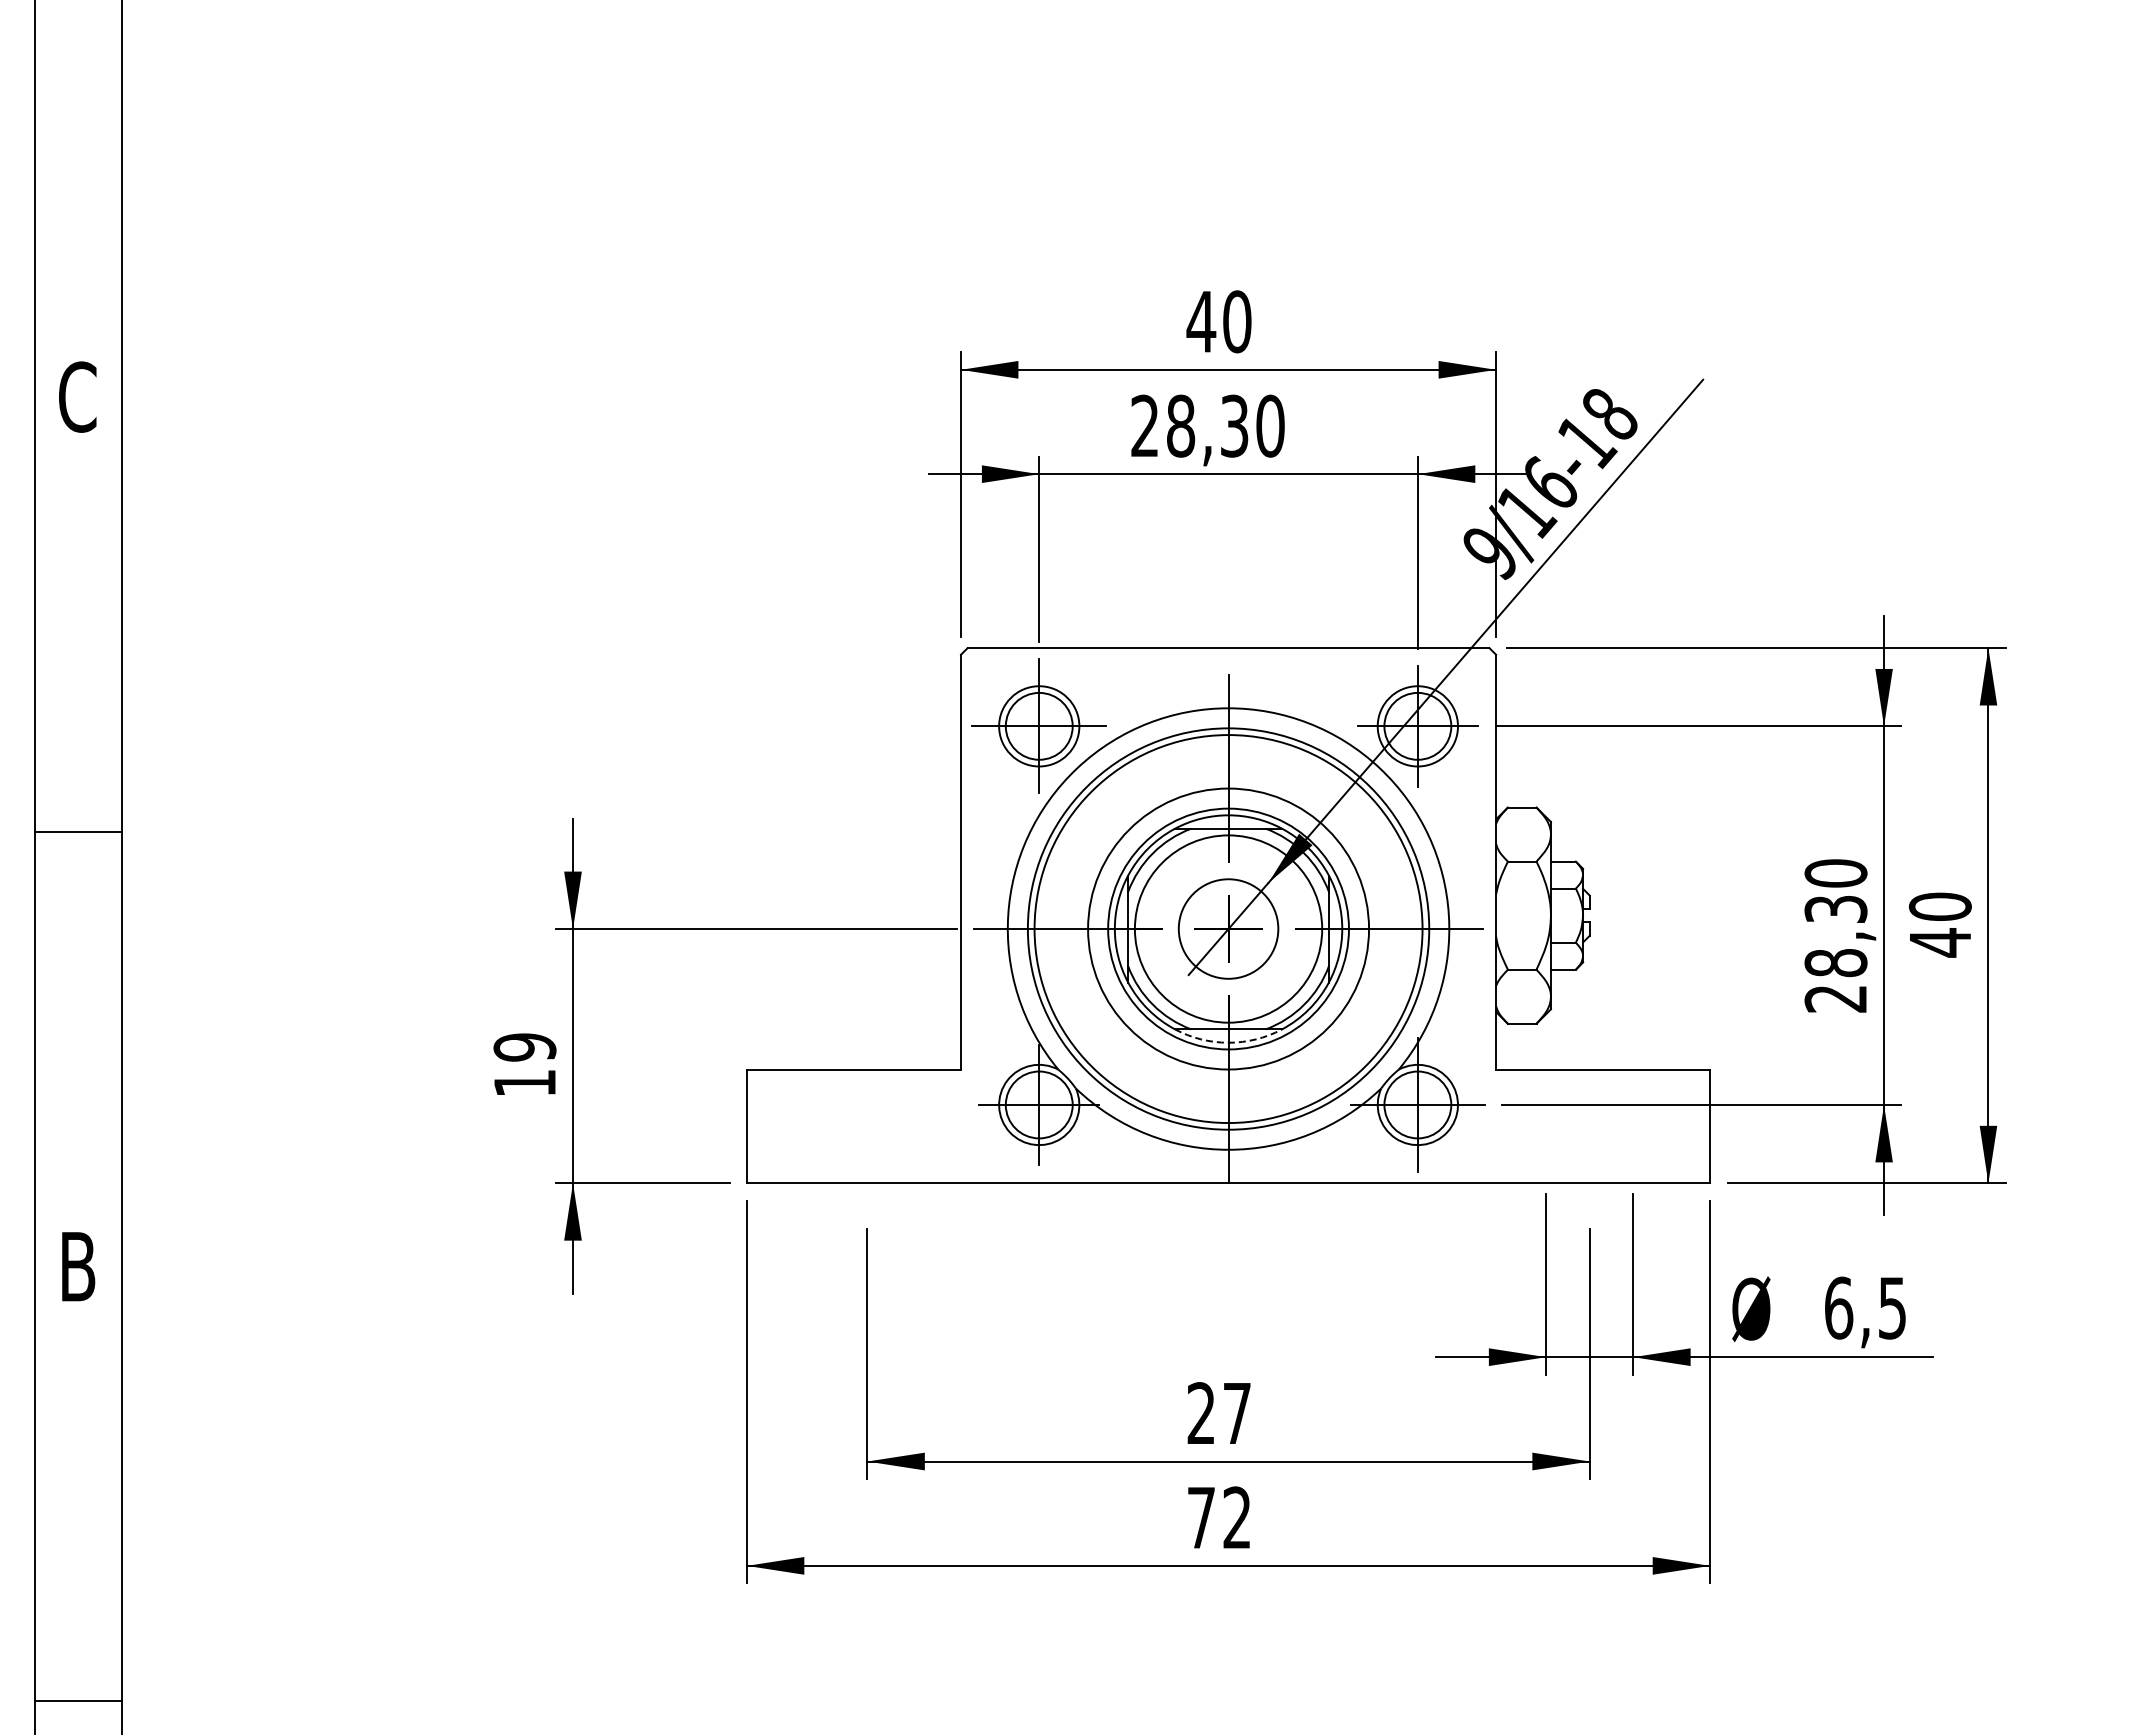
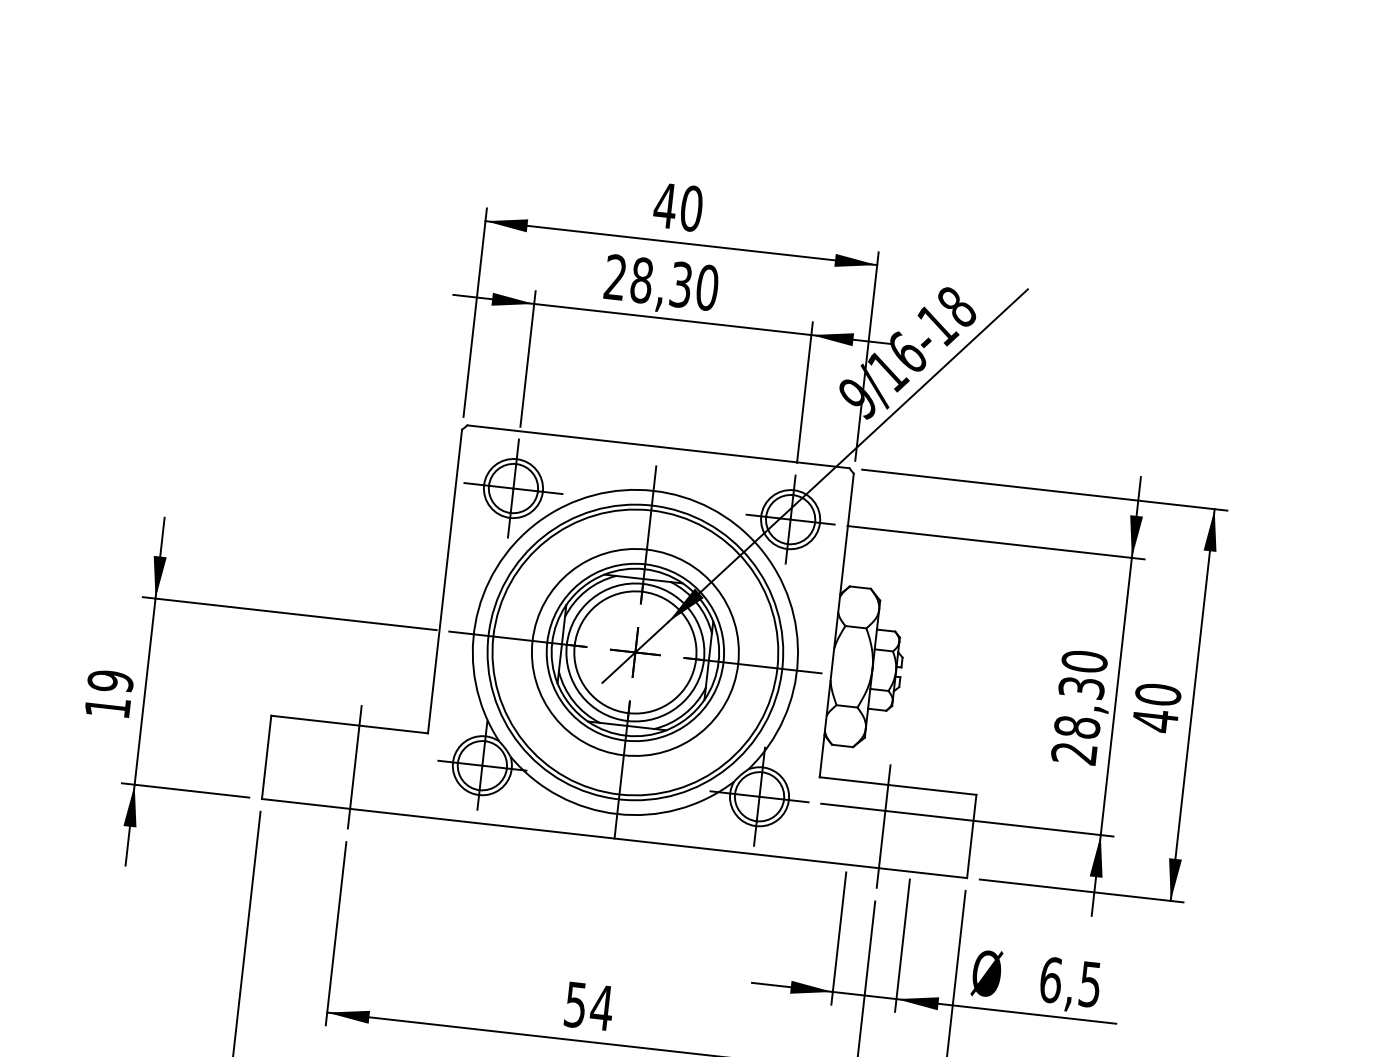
circle: (1228, 928) -> (635, 652), size x1.67
arc: (1228, 1042) -> (626, 735), dashed -> solid
line: (867, 1126) -> (354, 767), added
line: (1589, 1126) -> (883, 826), added
text: (1219, 1413) -> (588, 1006), 27 -> 54

